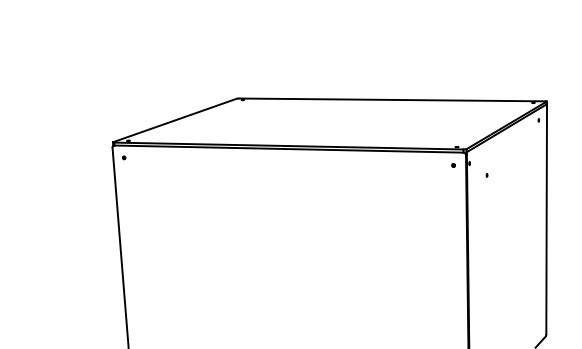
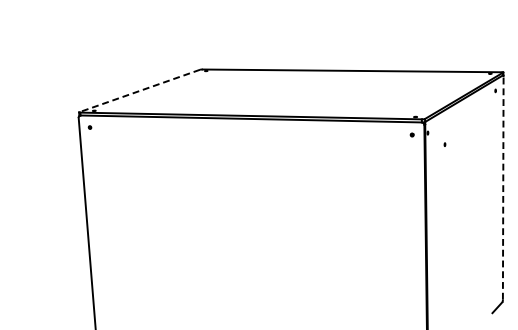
line: (174, 120) -> (139, 91), solid -> dashed
line: (546, 220) -> (503, 188), solid -> dashed

